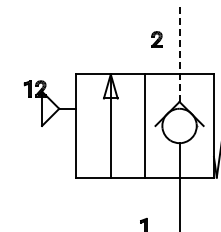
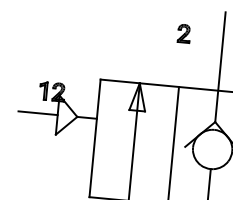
part: (156, 39) -> (183, 33), moved
line: (179, 53) -> (220, 66), dashed -> solid
line: (24, 108) -> (37, 112), added

